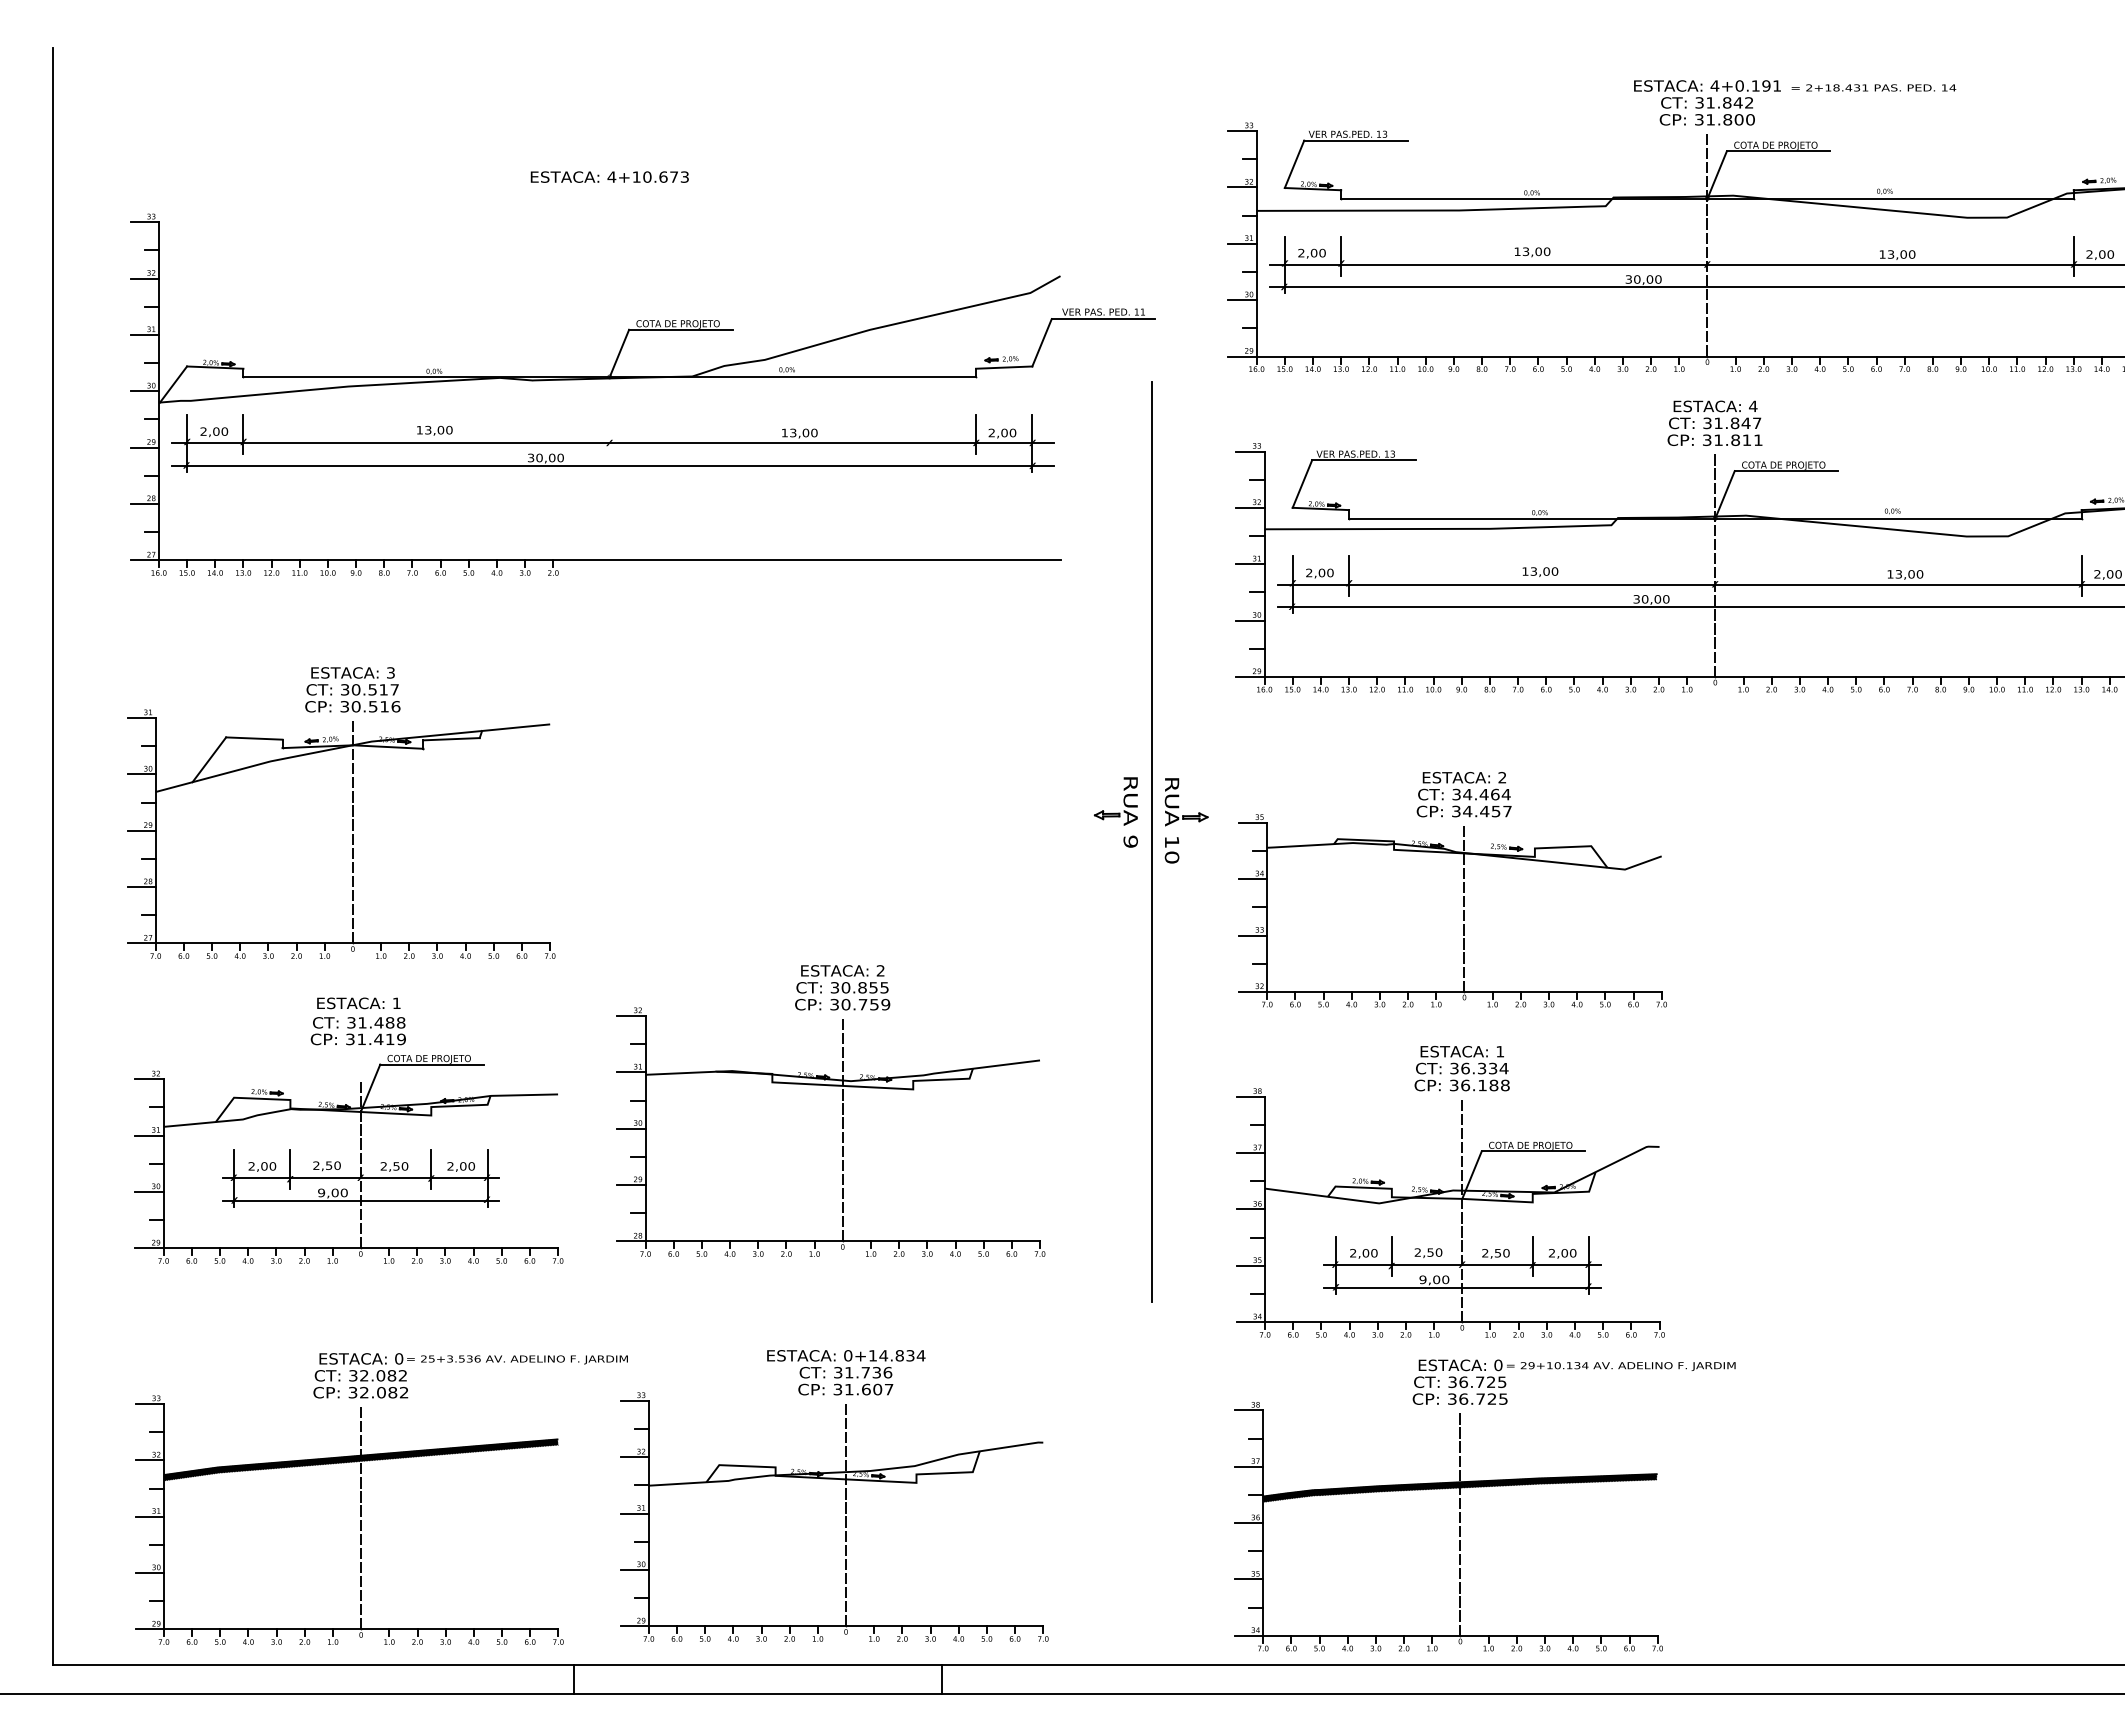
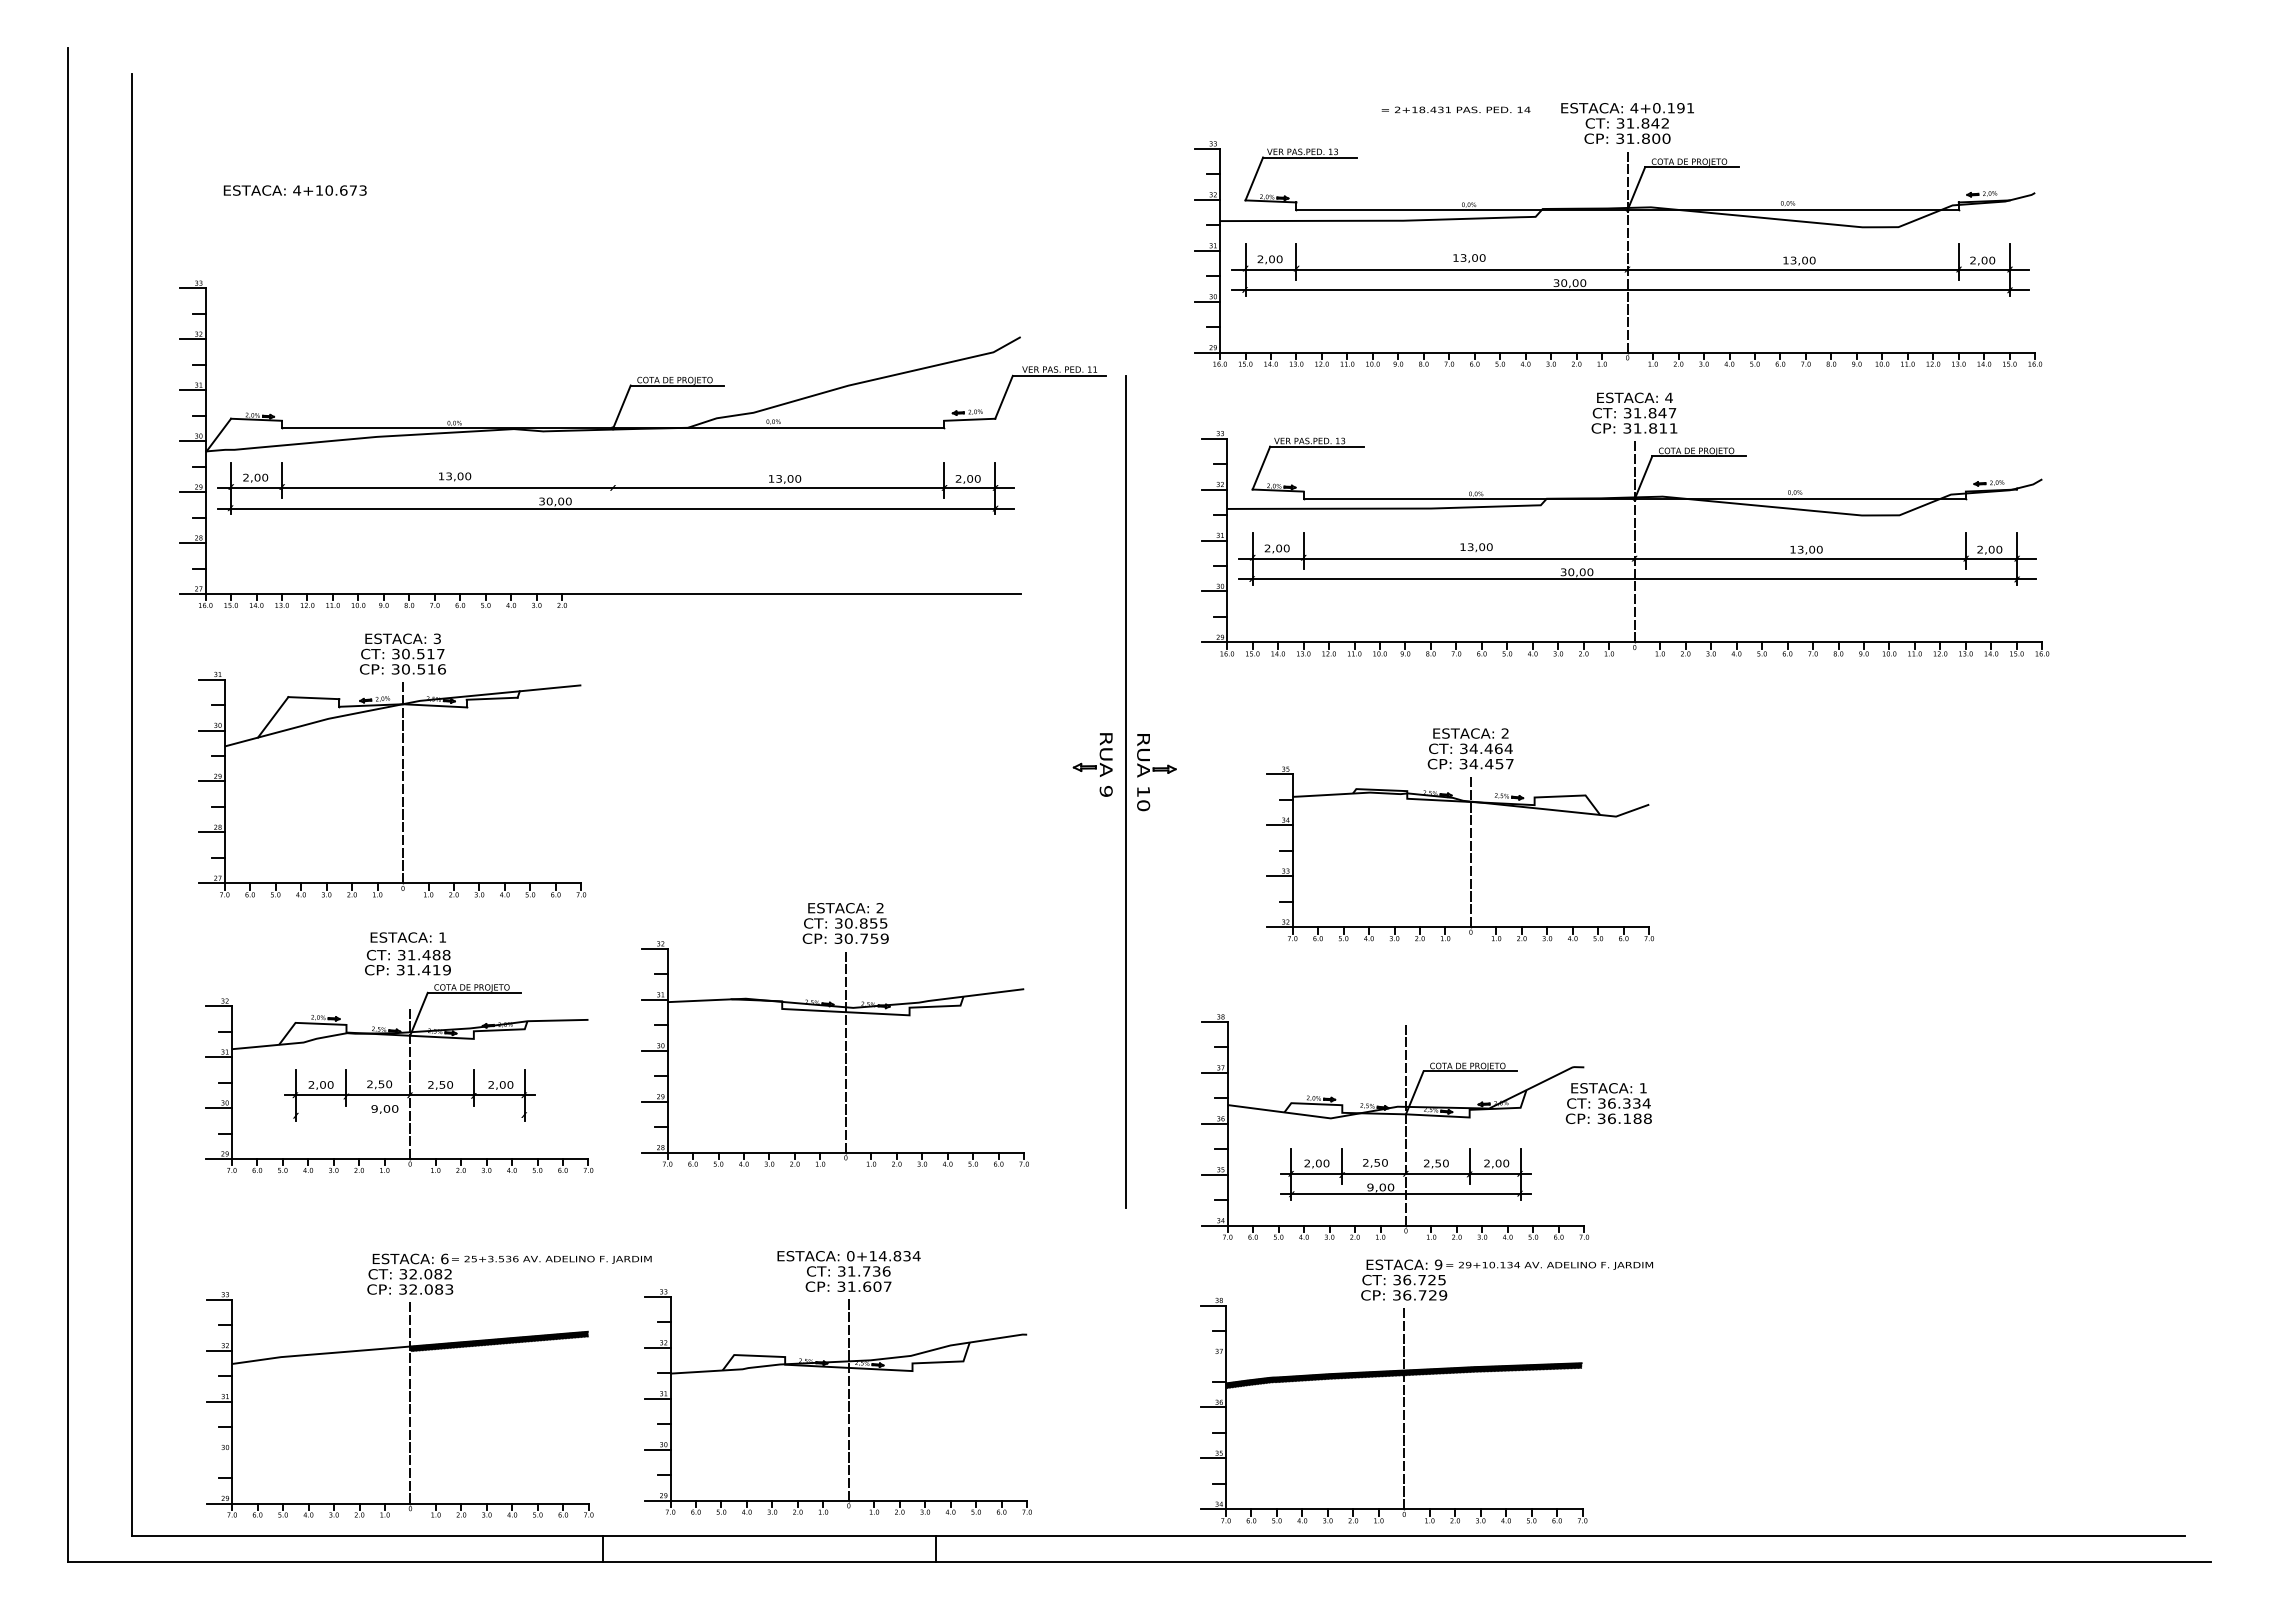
text: (1873, 87) -> (1455, 109), moved
text: (608, 177) -> (294, 190), moved
part: (642, 378) -> (642, 429), moved
part: (1463, 889) -> (1470, 834), moved
text: (1461, 1068) -> (1608, 1103), moved
line: (361, 1200) -> (410, 1115), removed
text: (398, 1358) -> (444, 1258), 0 -> 6
text: (1498, 1365) -> (1438, 1264), 0 -> 9
text: (404, 1392) -> (449, 1289), 32.082 -> 32.083
text: (1503, 1399) -> (1443, 1295), 36.725 -> 36.729
line: (1248, 1466) -> (1212, 1356), removed
hatch: (262, 1467) -> (321, 1357), removed
line: (149, 1572) -> (219, 1452), removed

